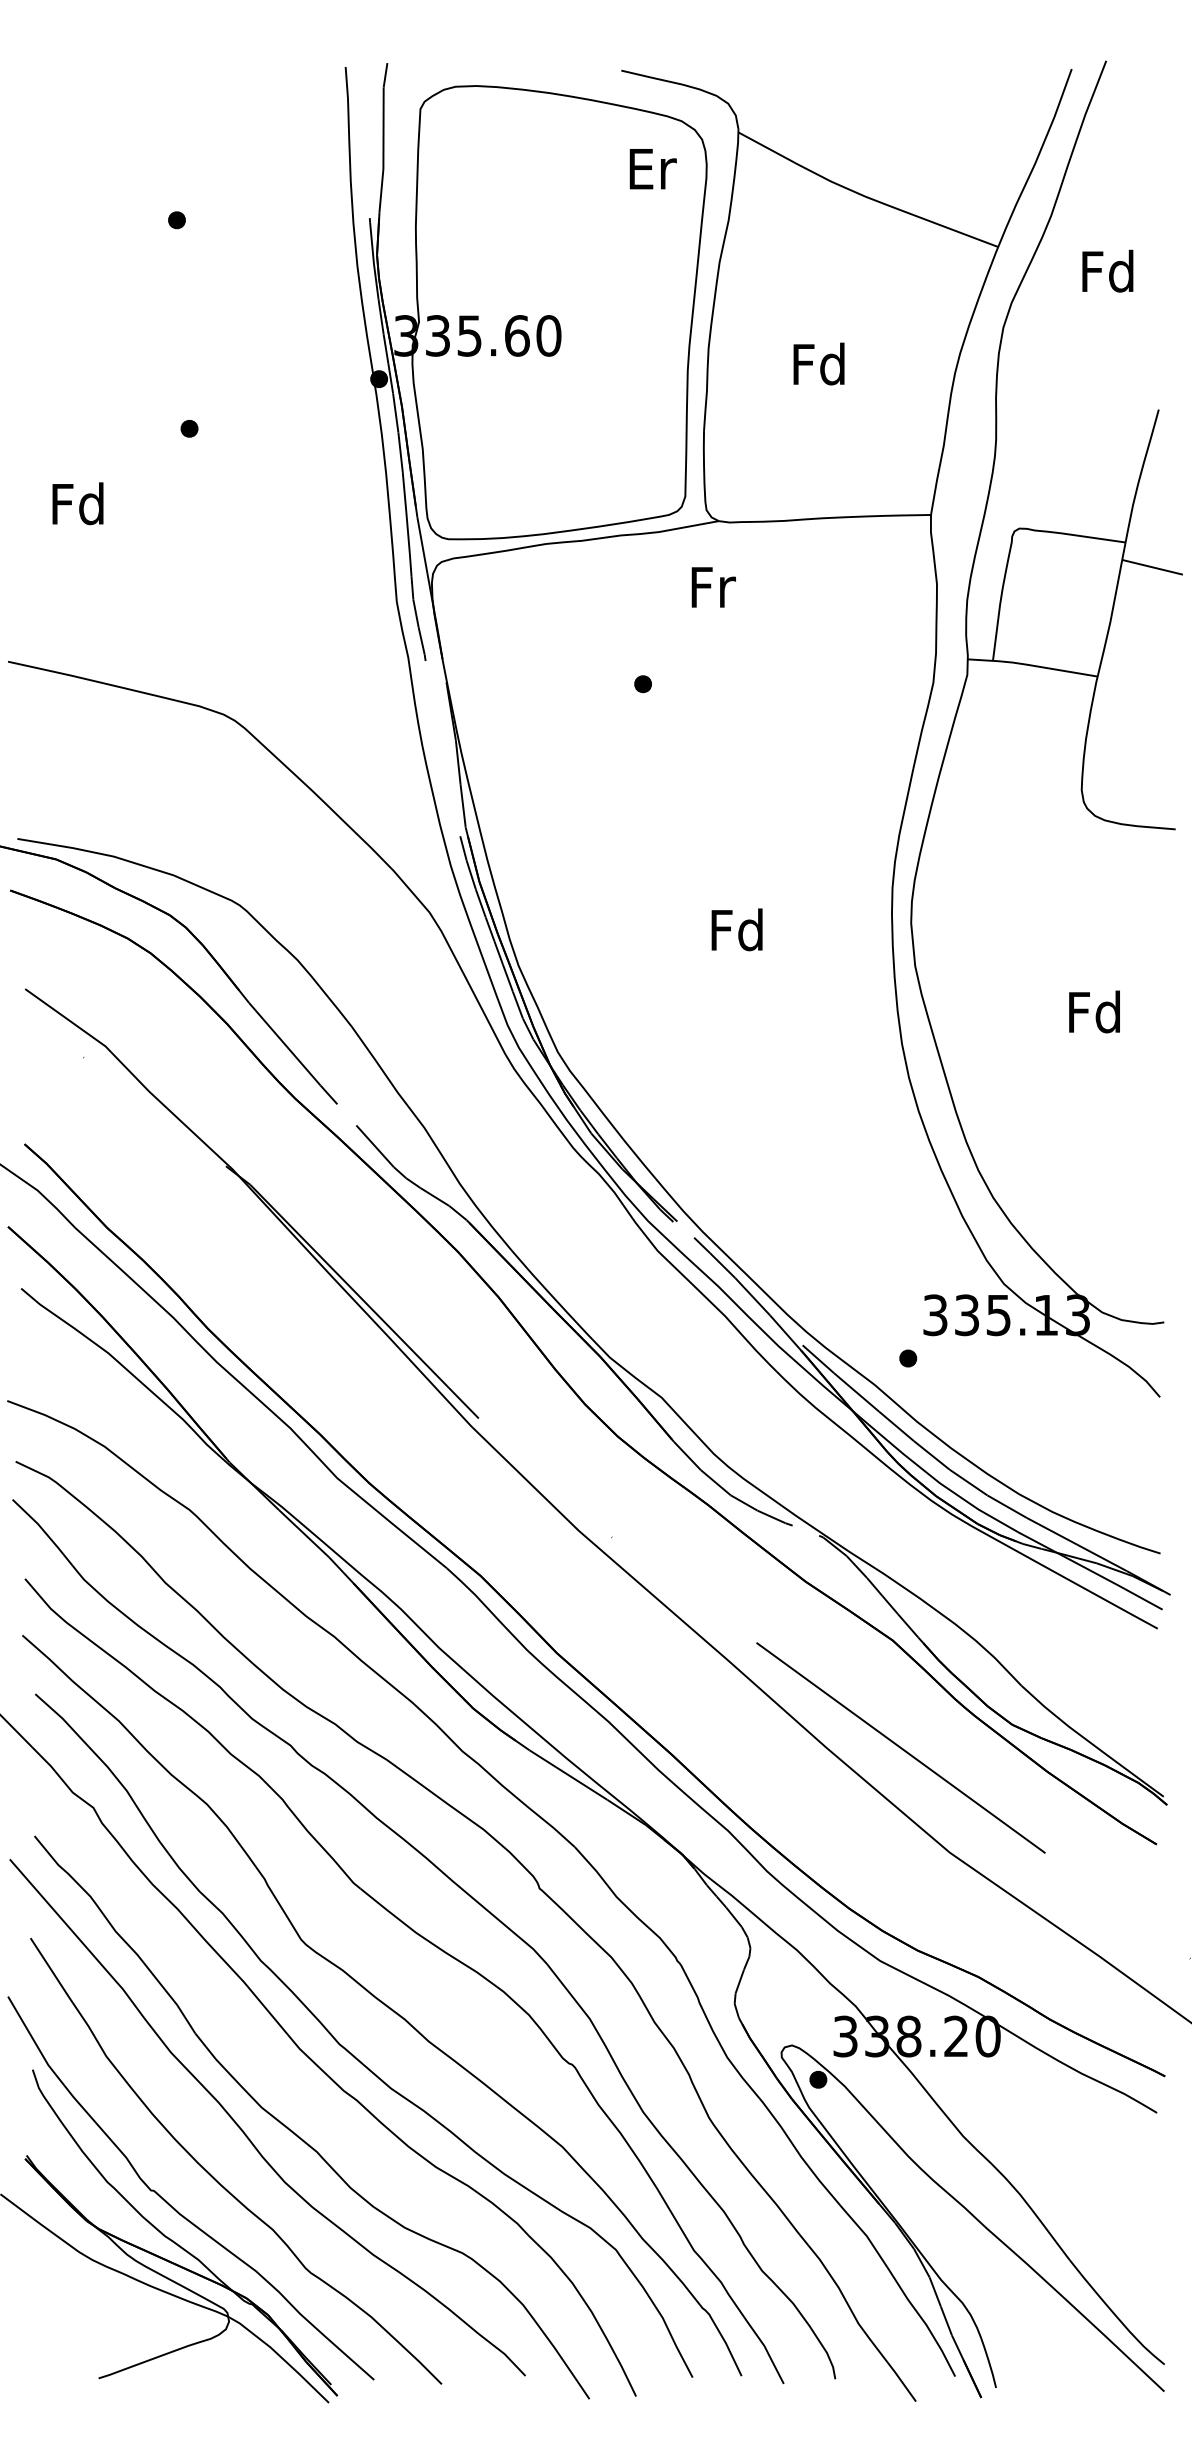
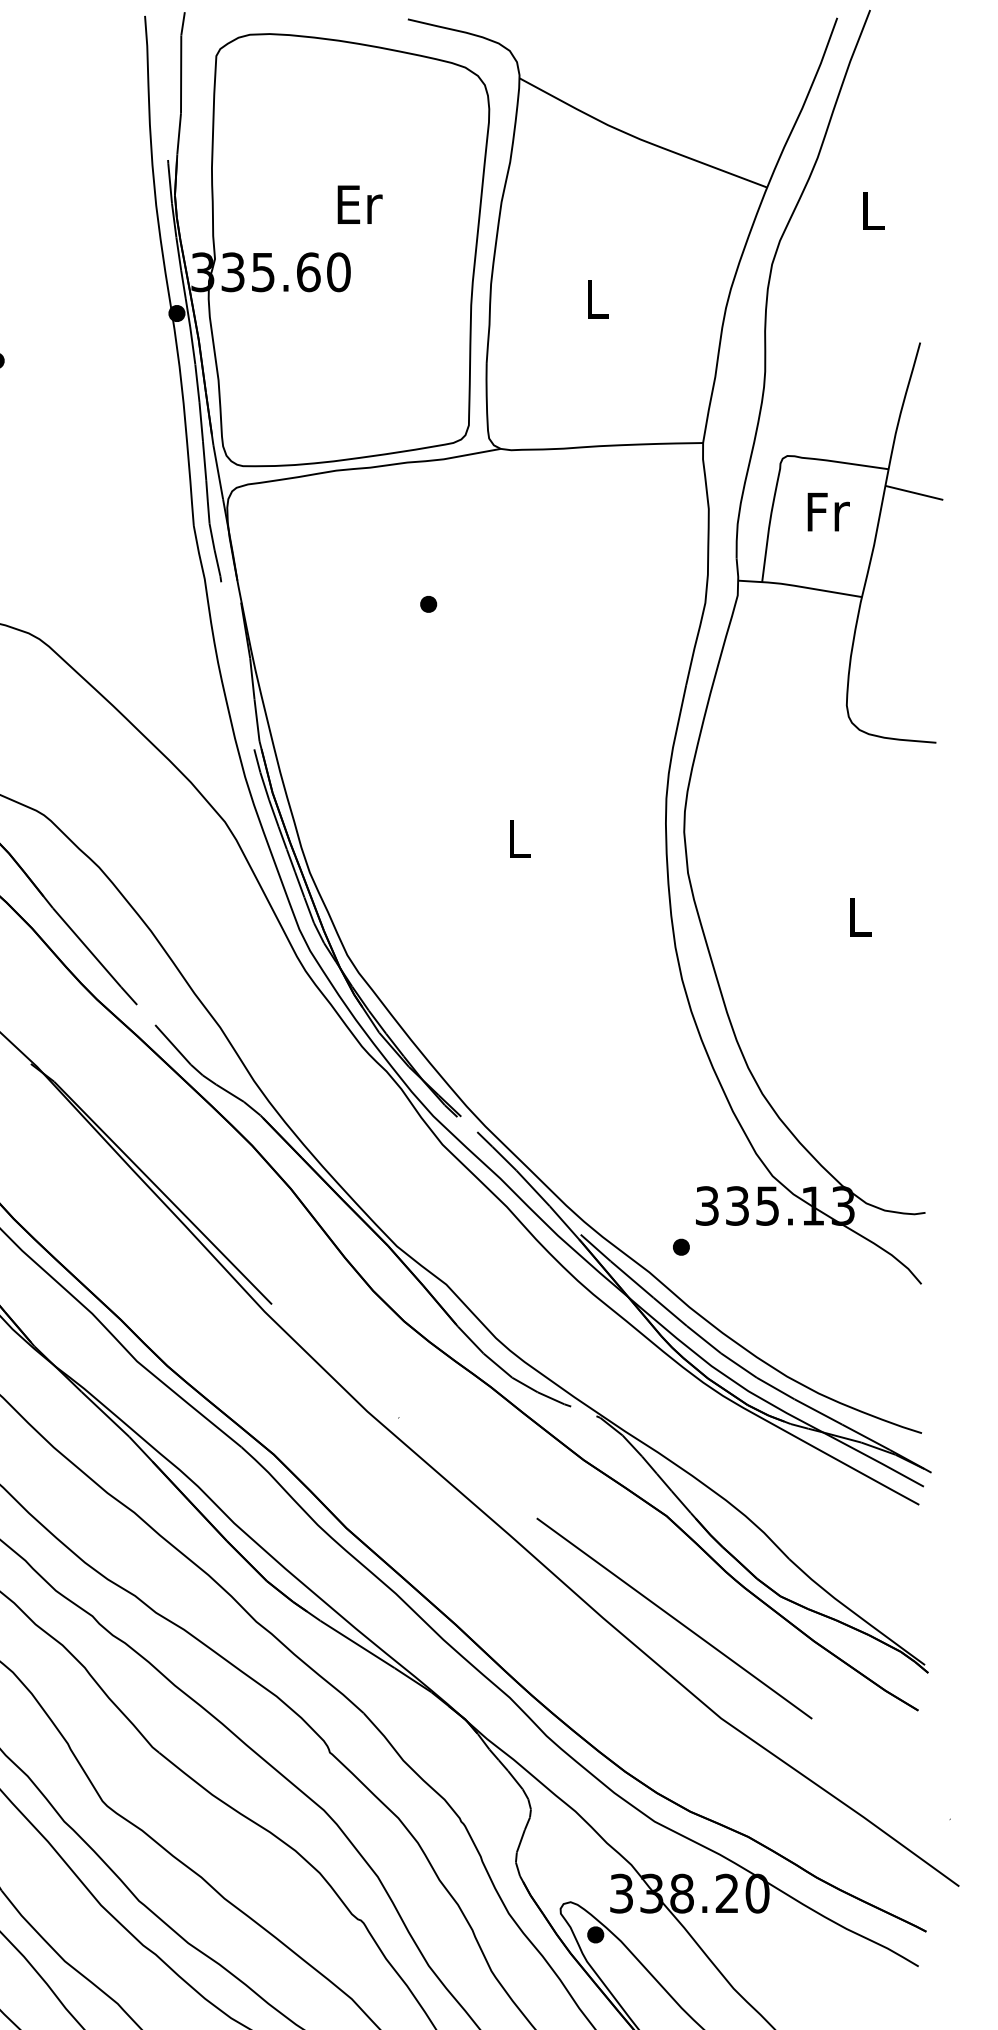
text: (652, 169) -> (359, 205), moved
text: (1107, 270) -> (871, 209), Fd -> L
text: (818, 363) -> (595, 298), Fd -> L
text: (713, 587) -> (828, 512), moved
text: (736, 929) -> (517, 838), Fd -> L
text: (1094, 1011) -> (858, 916), Fd -> L

